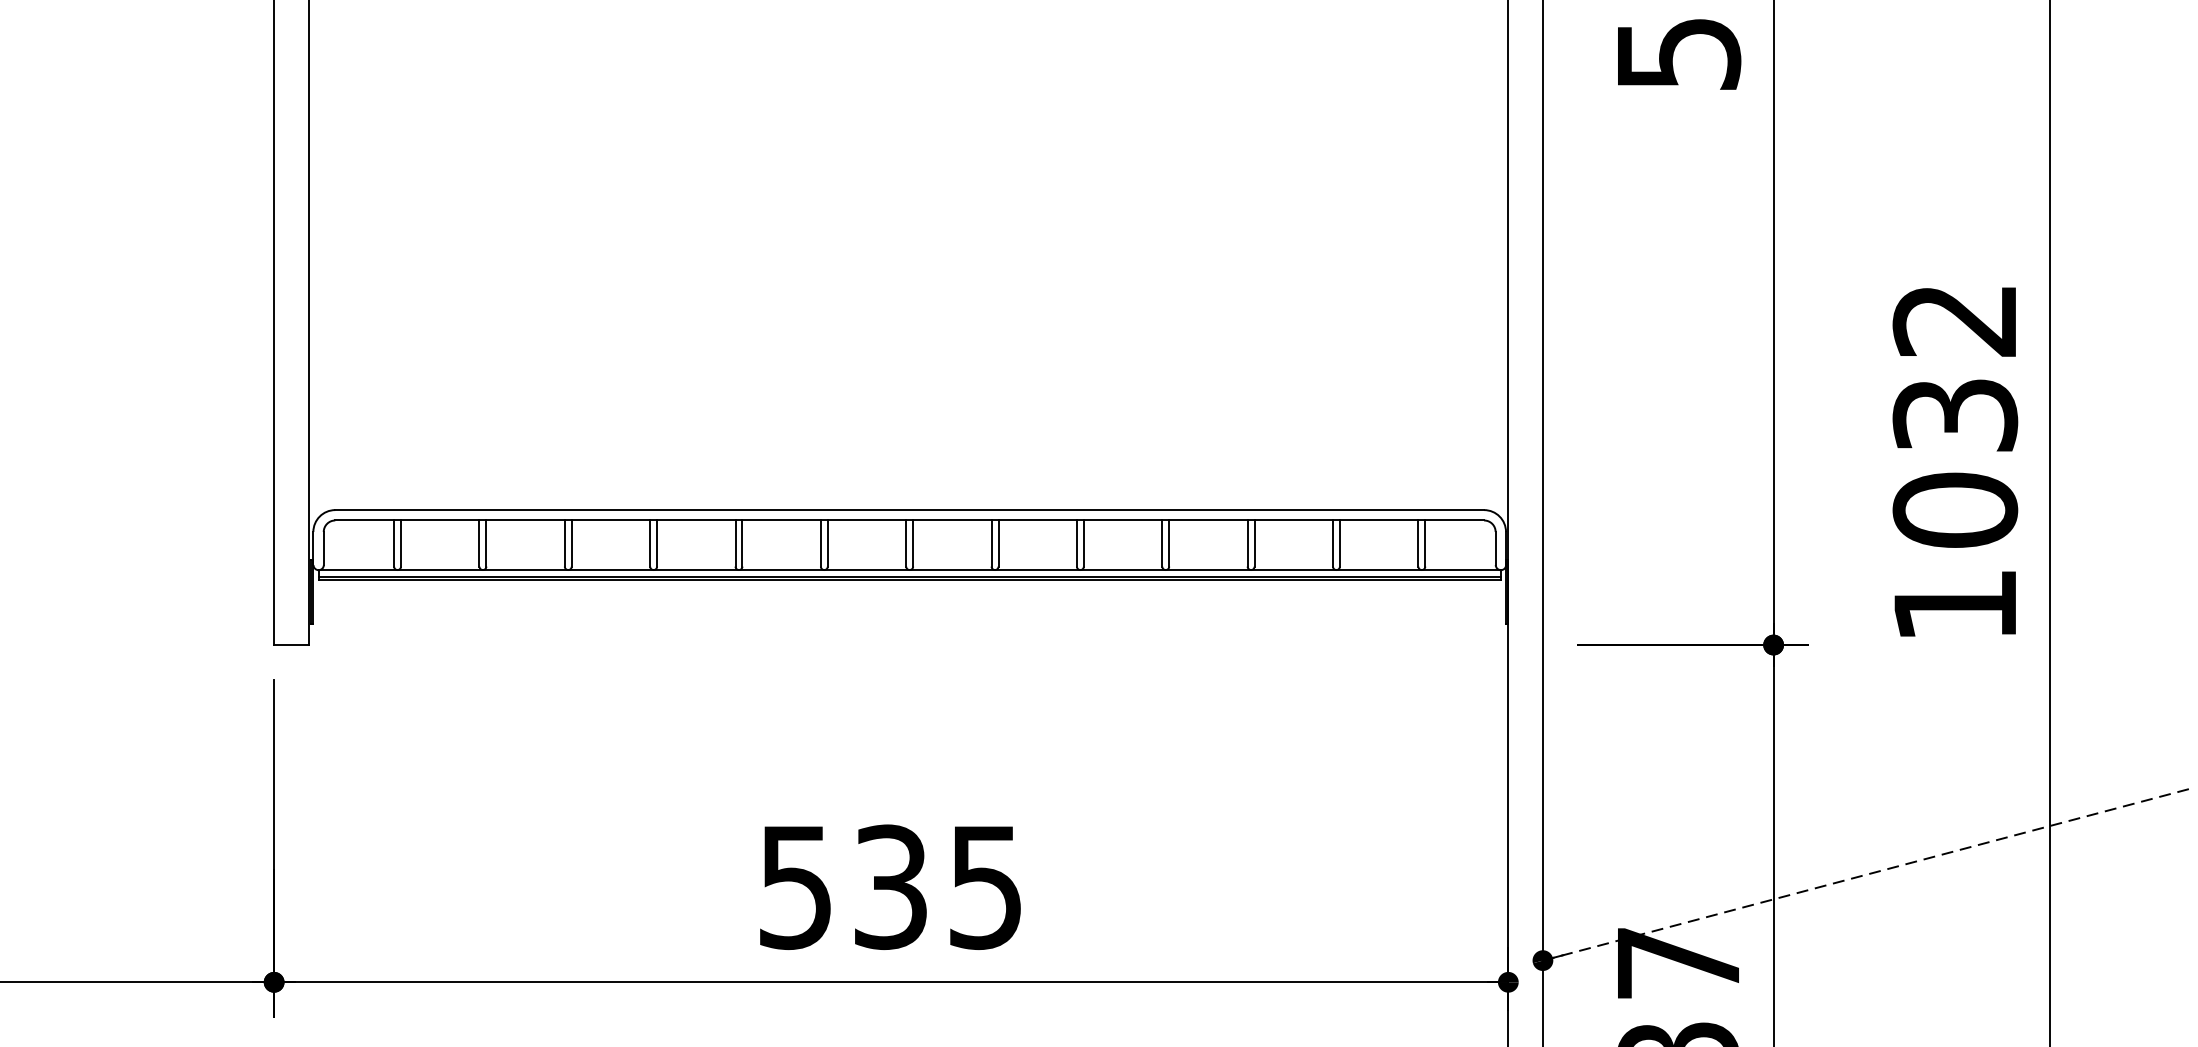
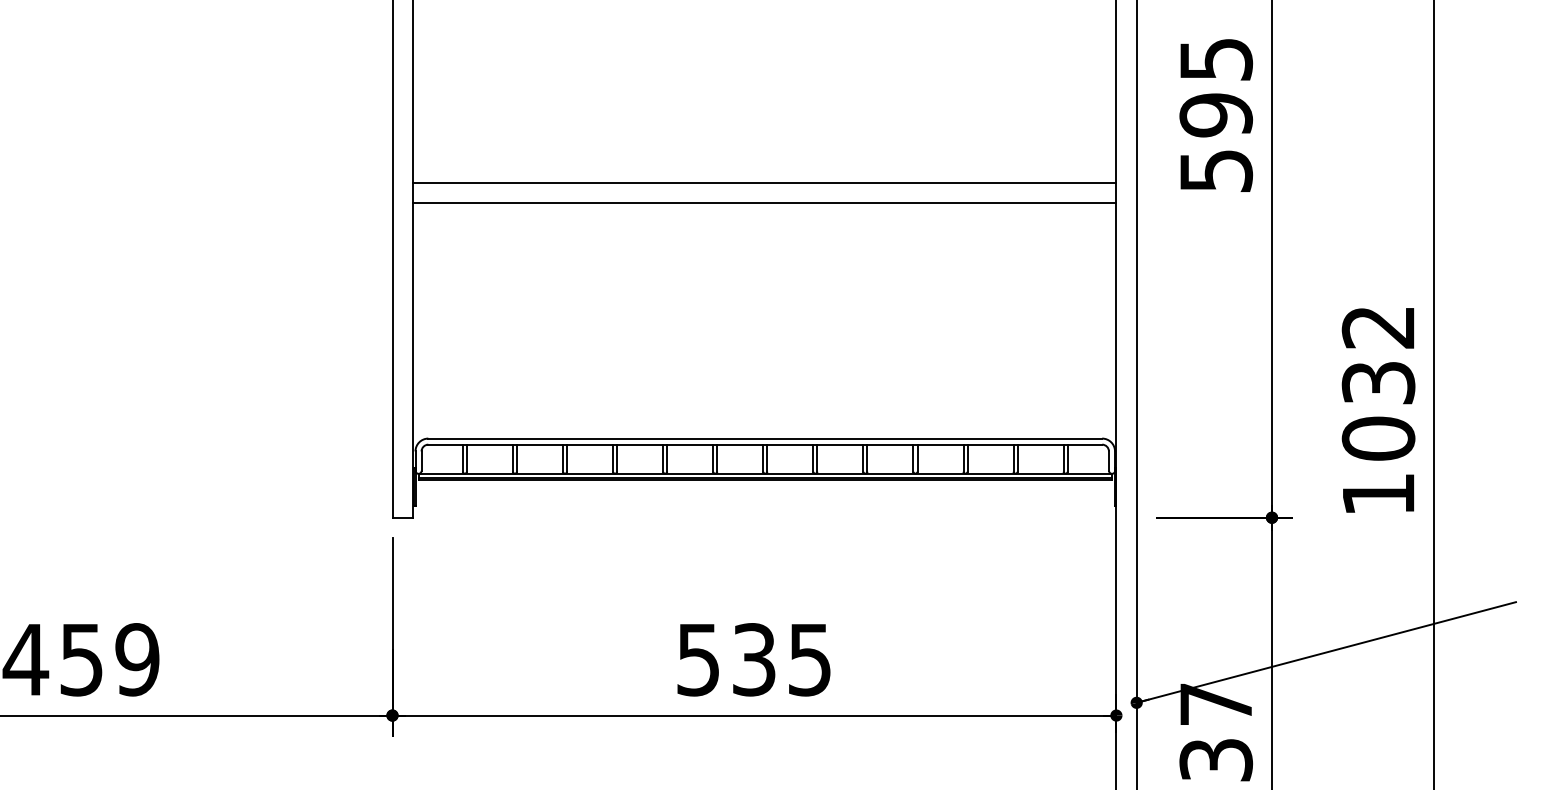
line: (908, 73) -> (764, 182), added
line: (908, 109) -> (764, 203), added
line: (1866, 874) -> (1326, 652), dashed -> solid

